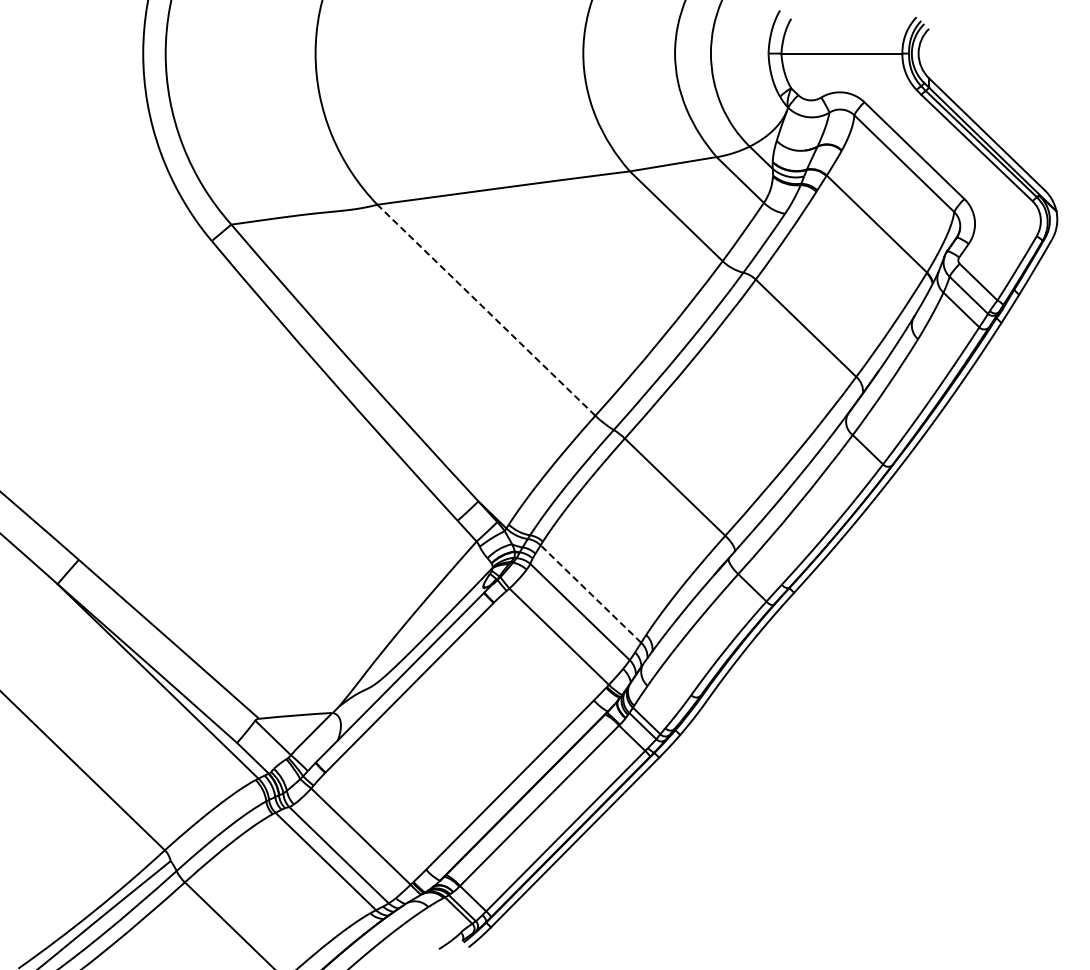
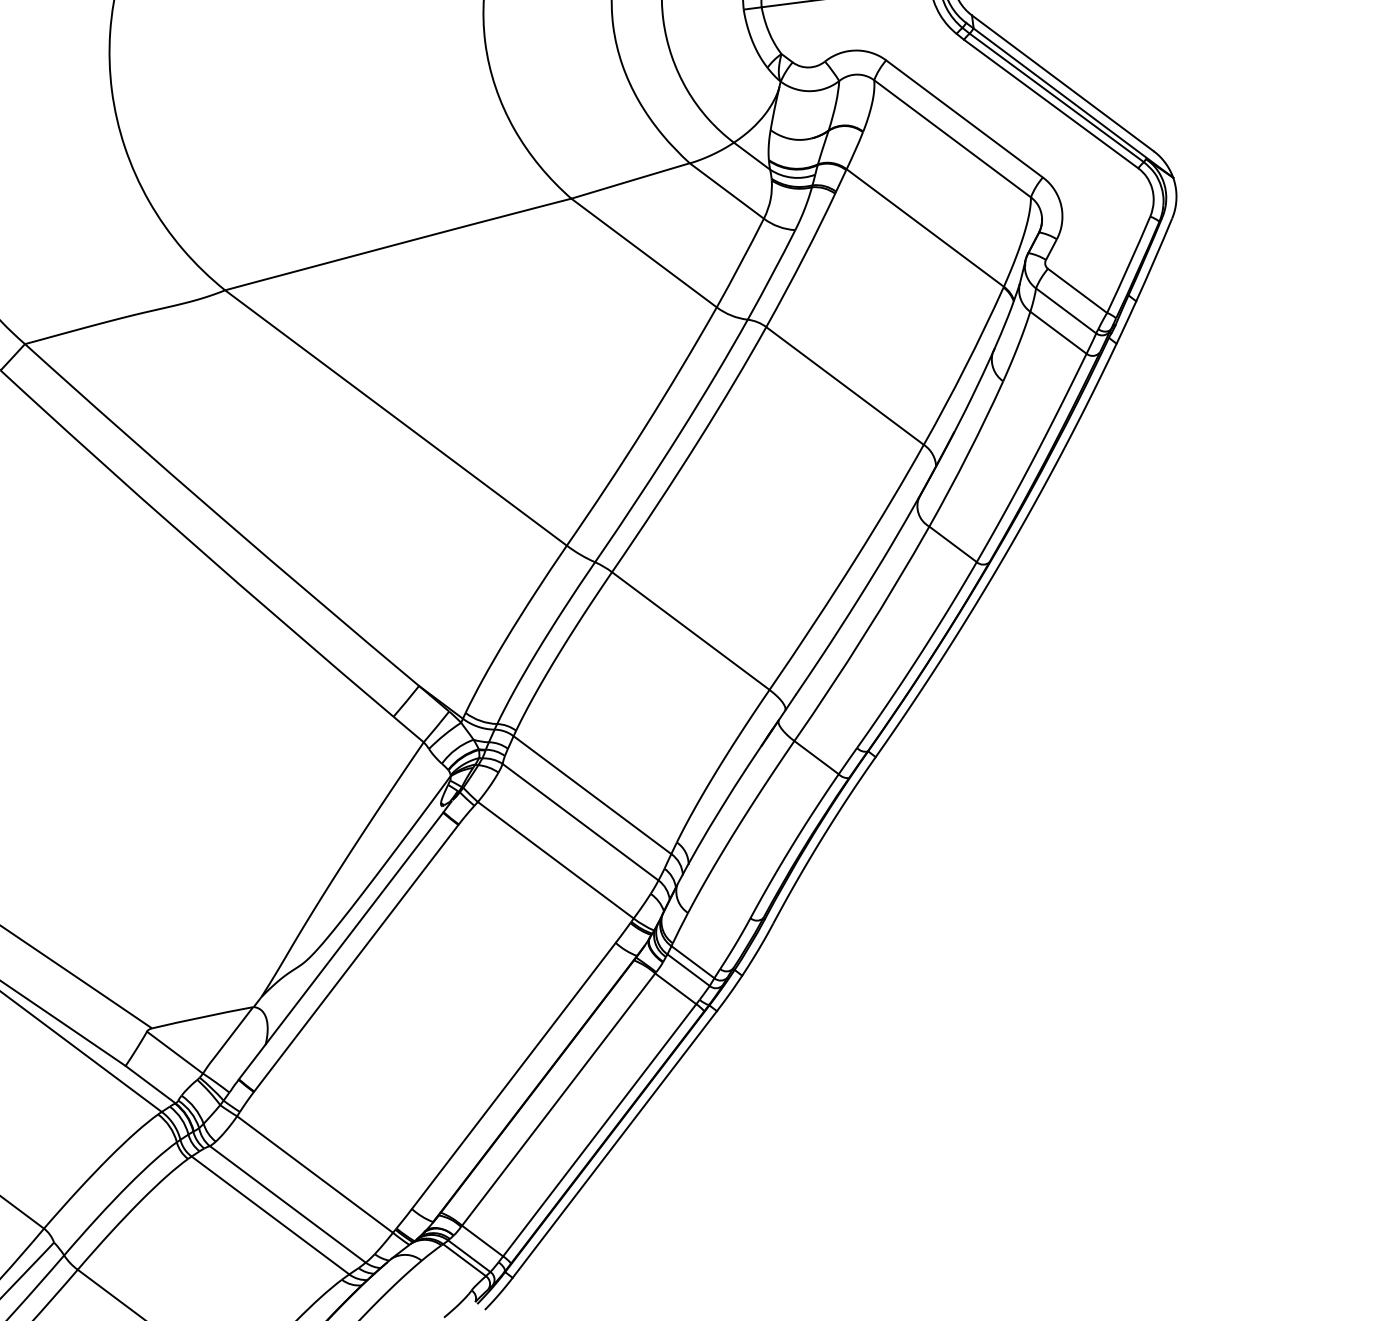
line: (486, 310) -> (396, 418), dashed -> solid
line: (590, 593) -> (591, 794), dashed -> solid

